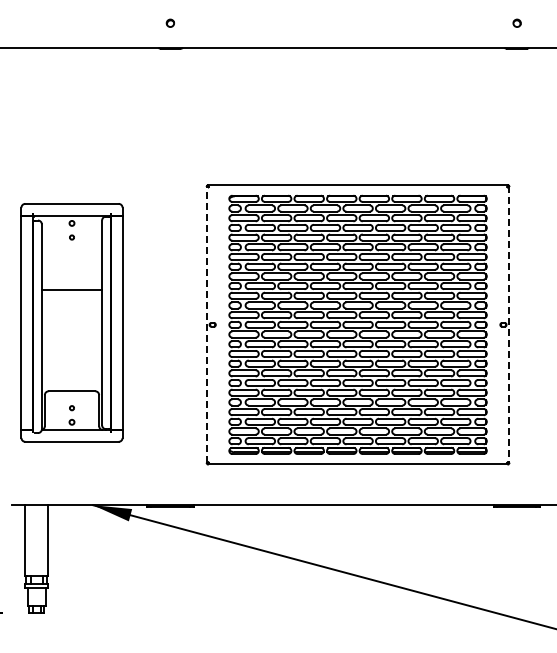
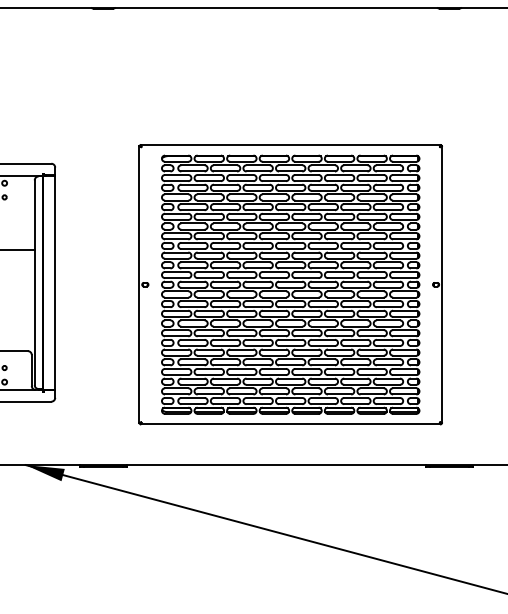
line: (206, 324) -> (139, 284), dashed -> solid
line: (509, 324) -> (442, 284), dashed -> solid

